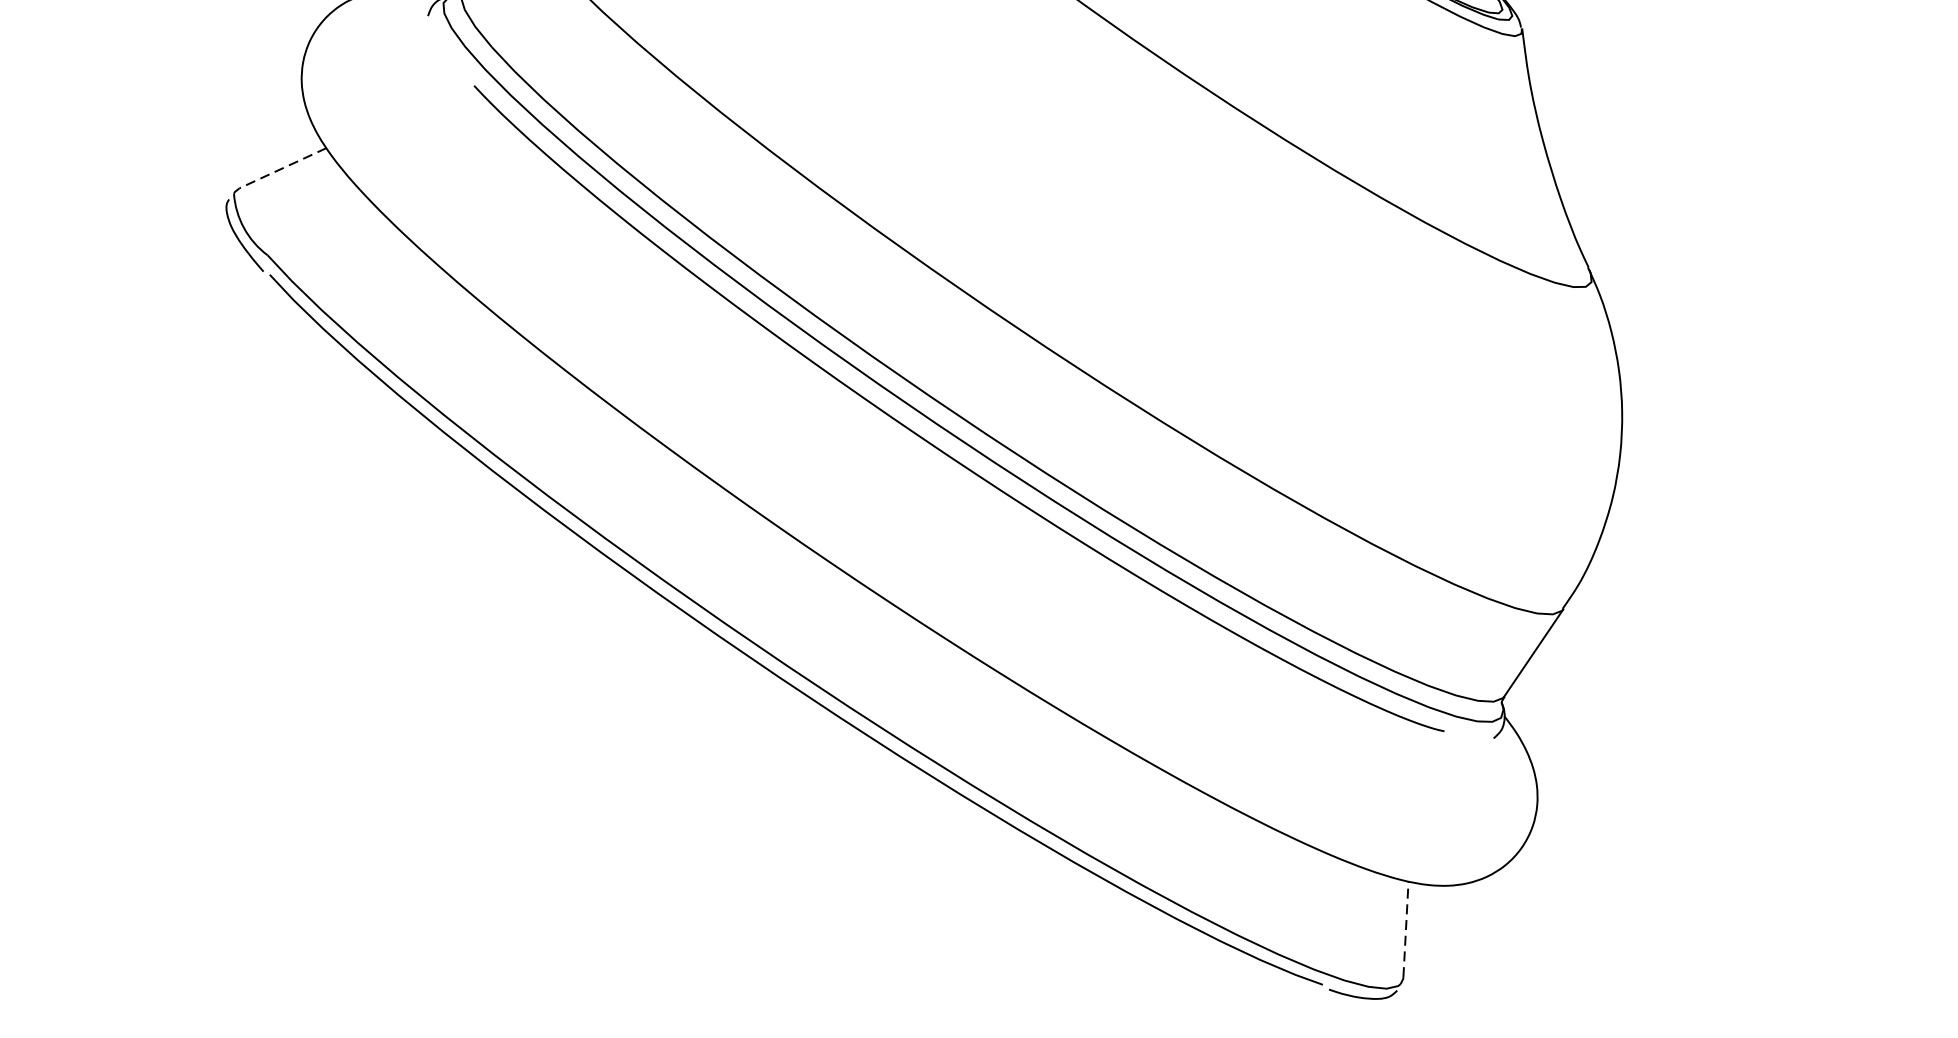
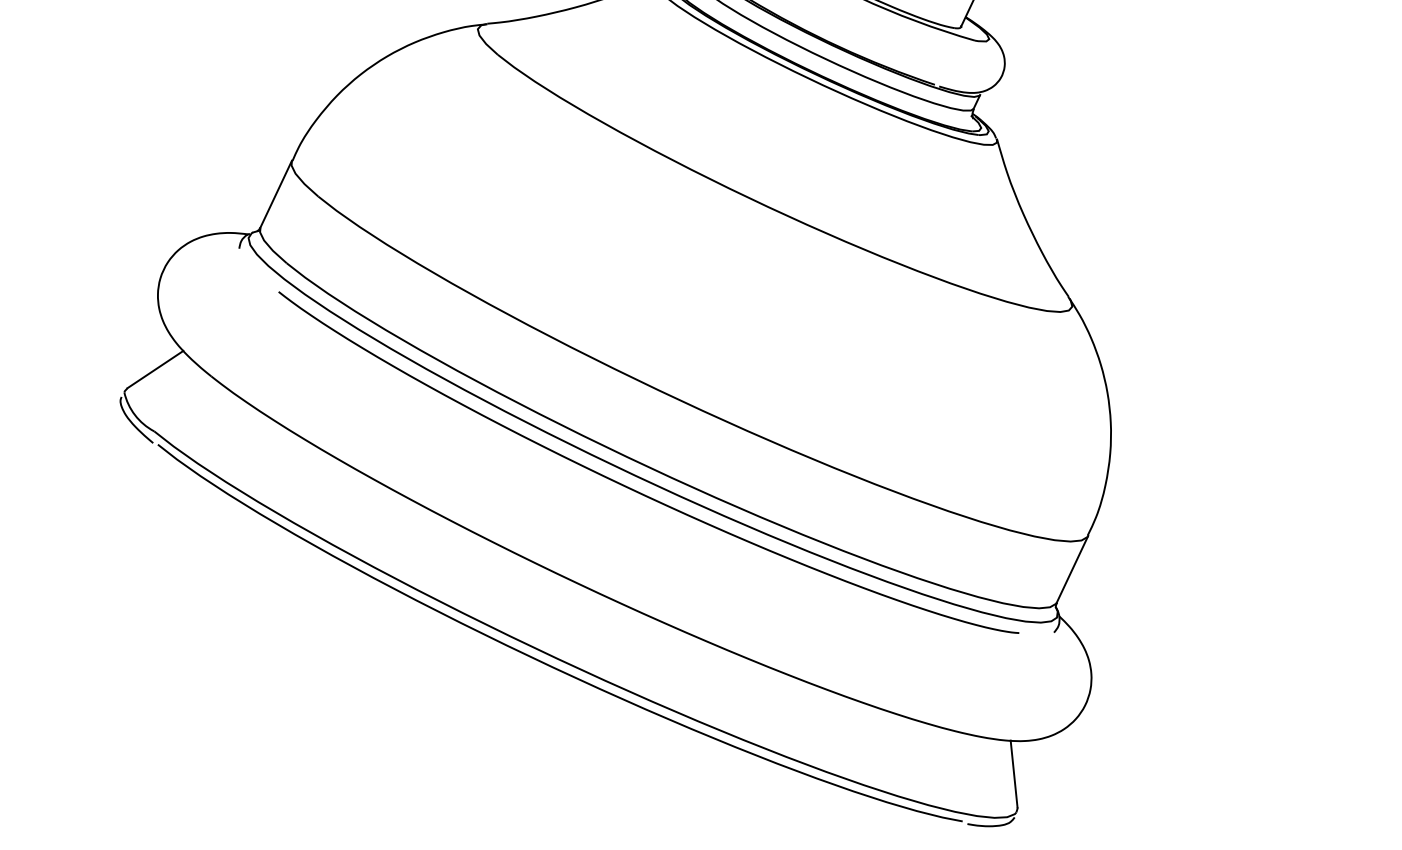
line: (283, 168) -> (155, 369), dashed -> solid
line: (1406, 929) -> (1014, 774), dashed -> solid

